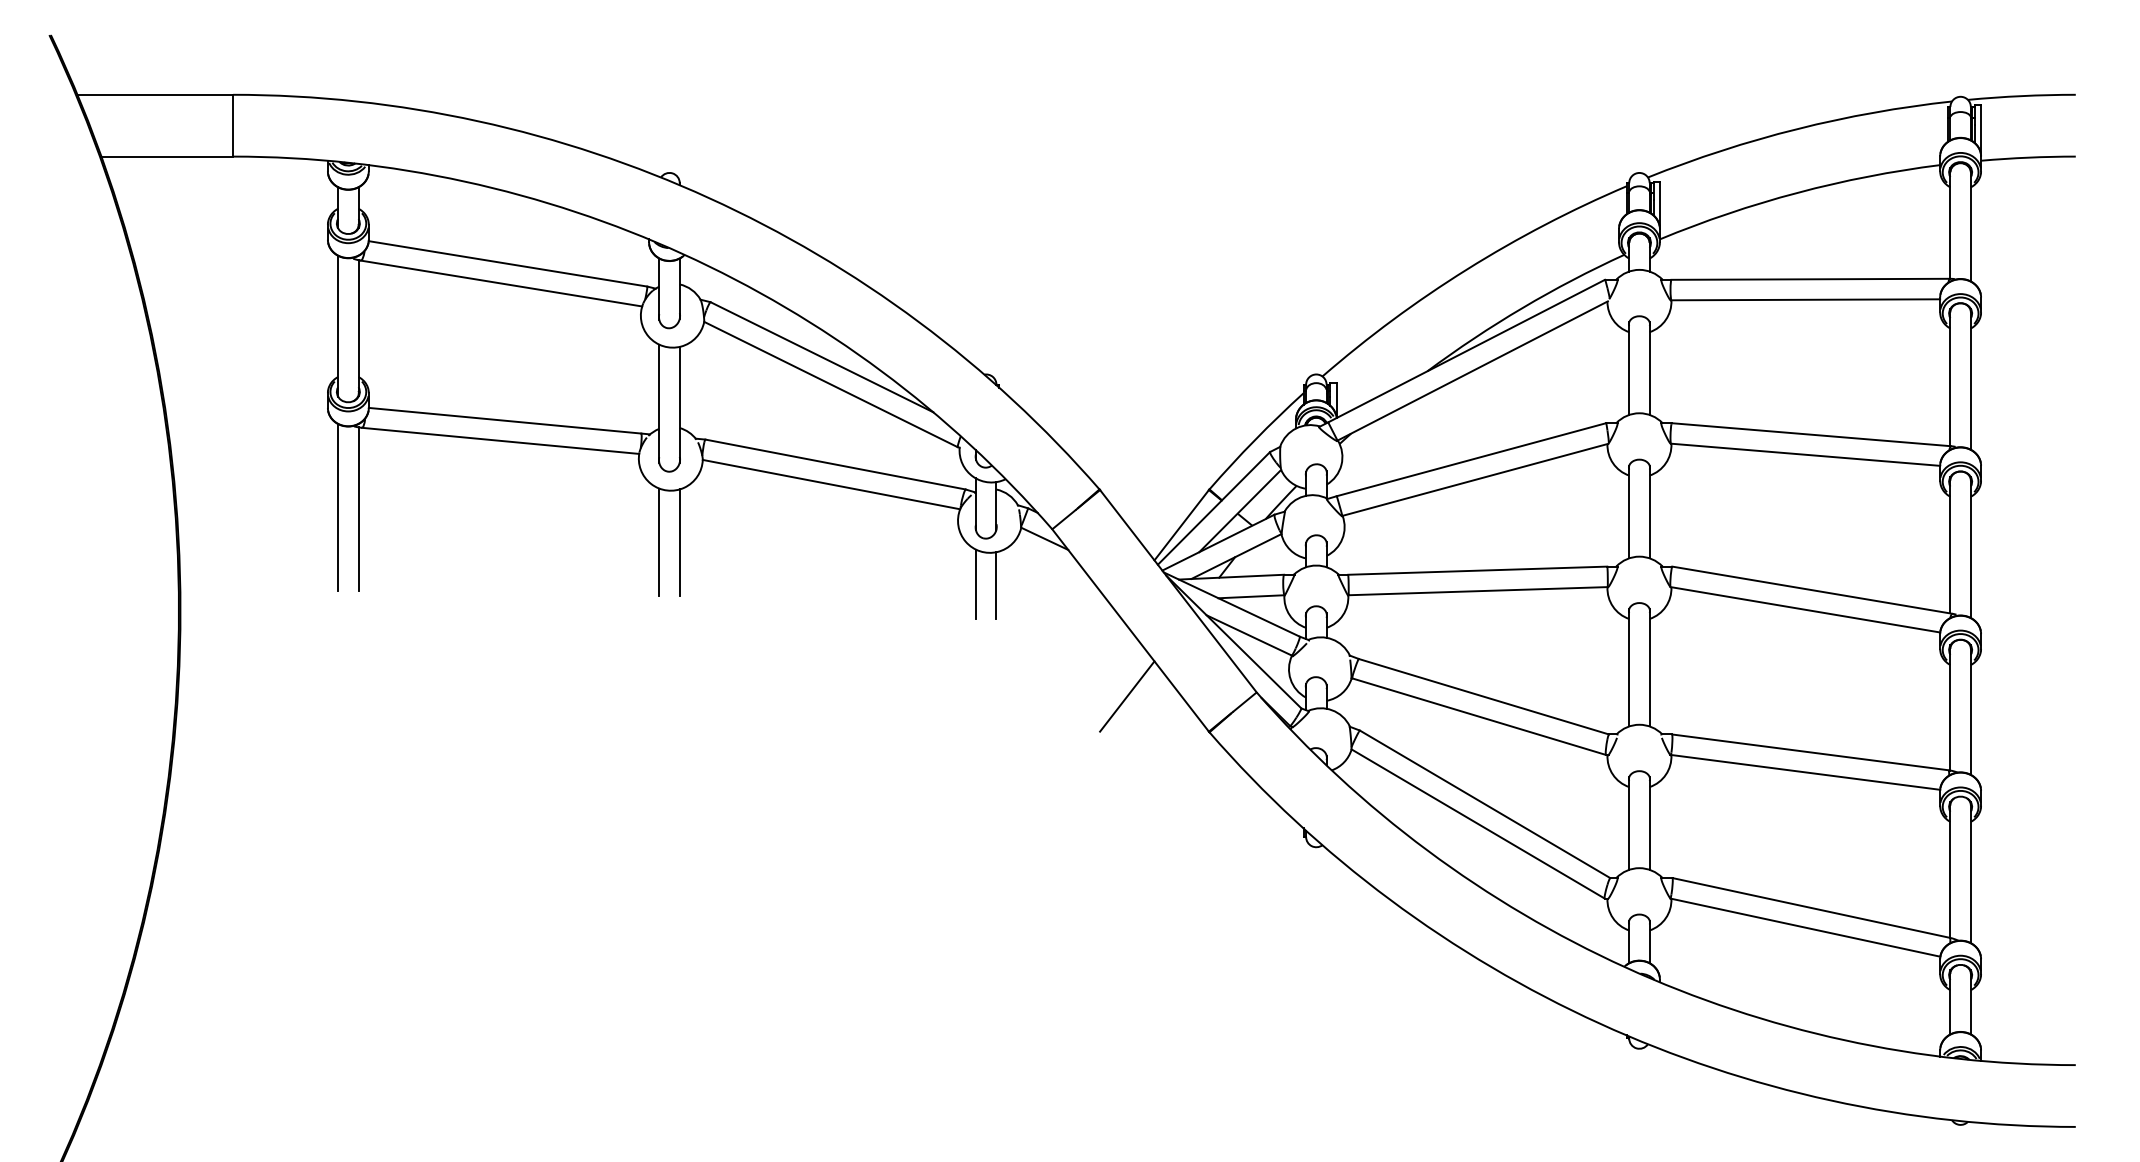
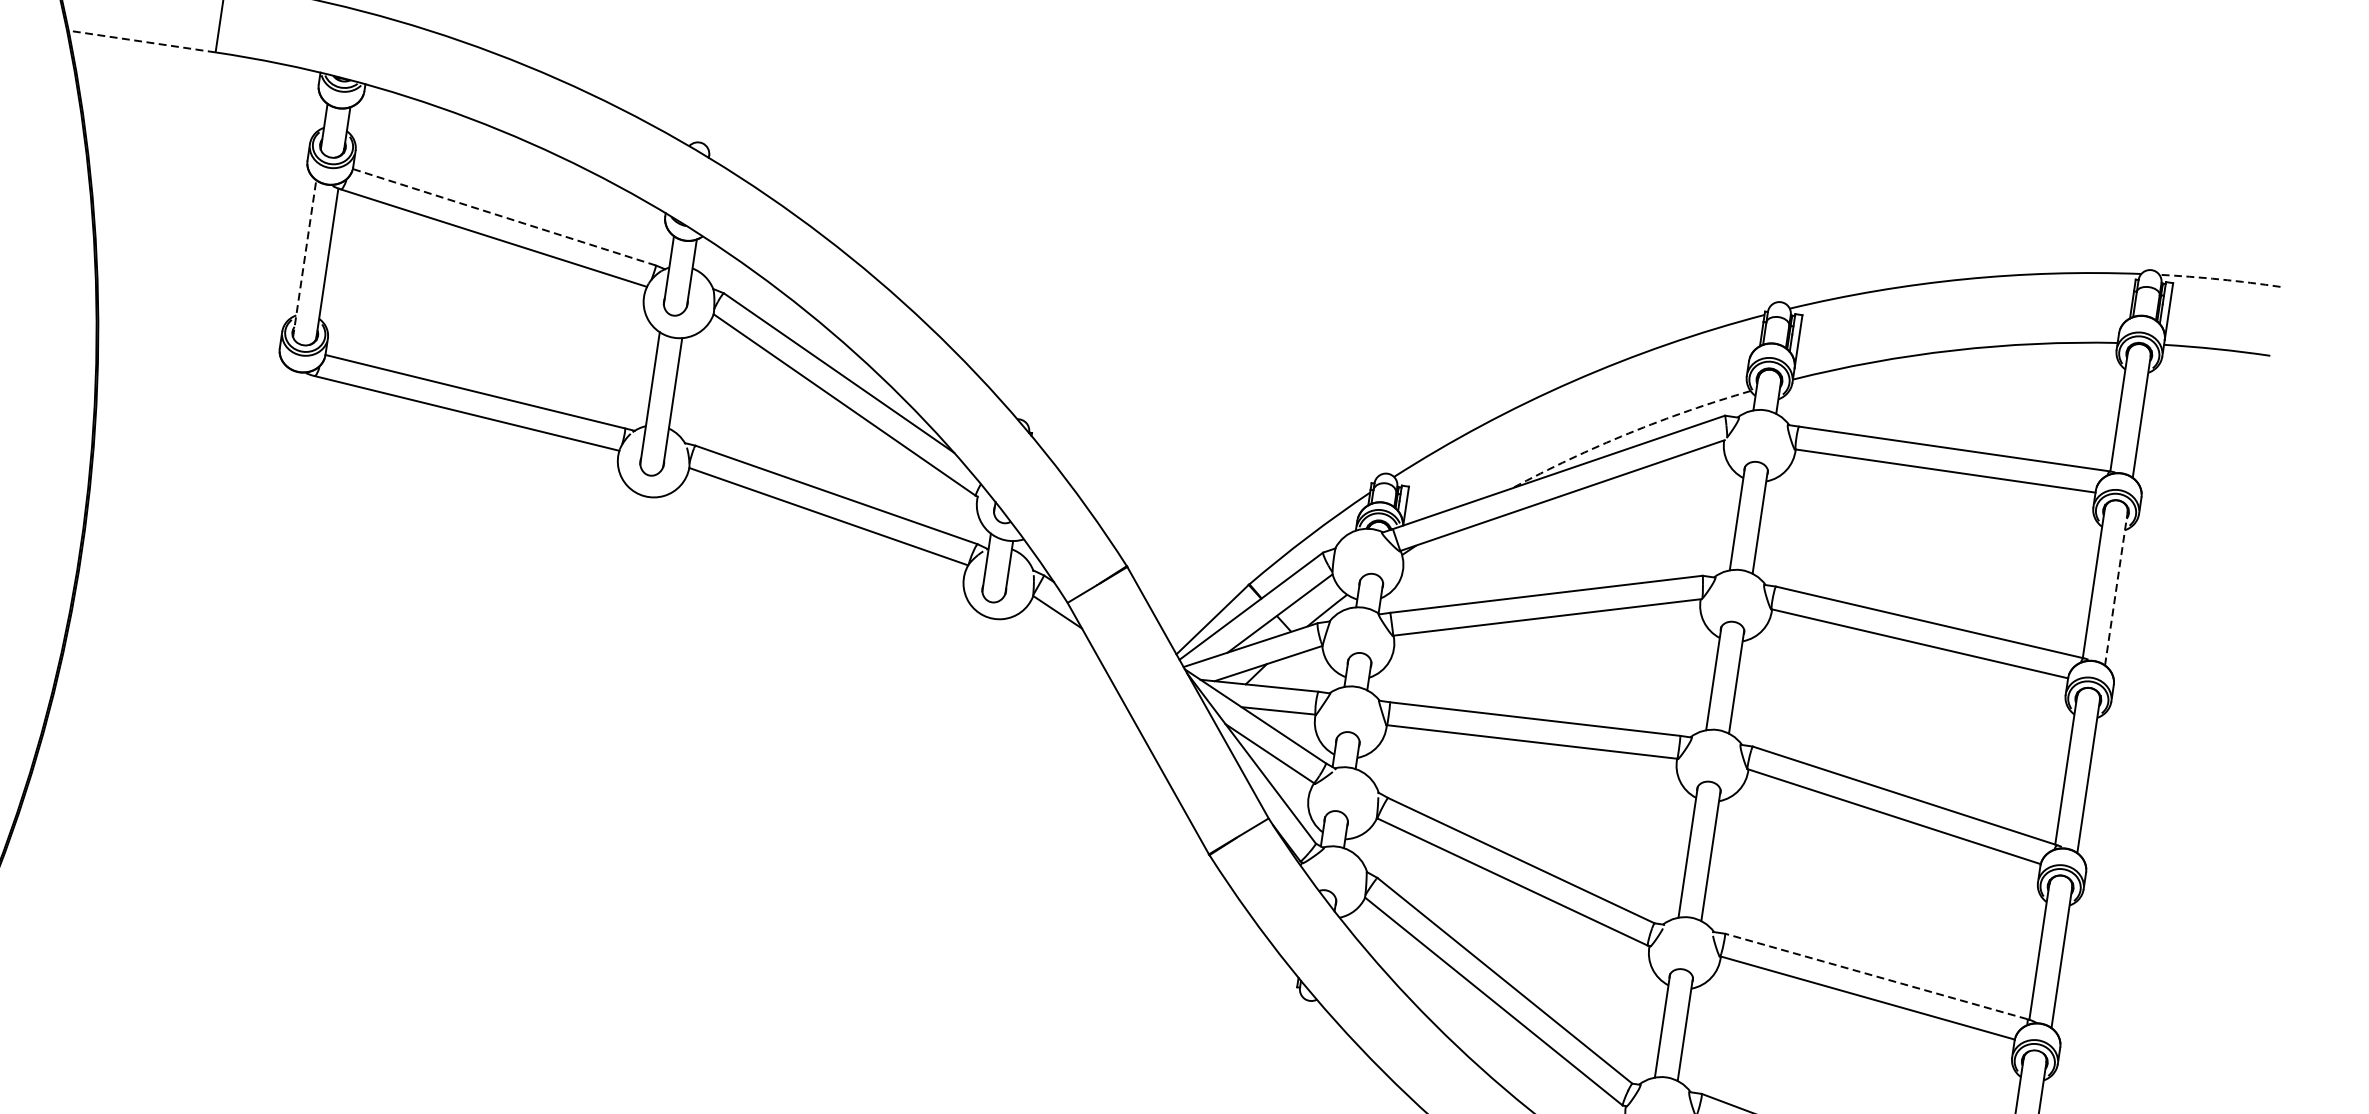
arc: (2021, 96) -> (2219, 279), solid -> dashed
line: (167, 156) -> (142, 41), solid -> dashed
line: (507, 263) -> (503, 216), solid -> dashed
arc: (1522, 307) -> (1628, 432), solid -> dashed
line: (338, 325) -> (305, 258), solid -> dashed
line: (1970, 378) -> (2116, 585), solid -> dashed
line: (338, 507) -> (275, 461), removed
line: (358, 508) -> (297, 465), removed
line: (659, 542) -> (627, 552), removed
line: (679, 542) -> (649, 556), removed
line: (976, 584) -> (974, 651), removed
line: (996, 585) -> (996, 656), removed
line: (1127, 696) -> (1123, 801), removed
line: (1809, 752) -> (1875, 976), solid -> dashed

